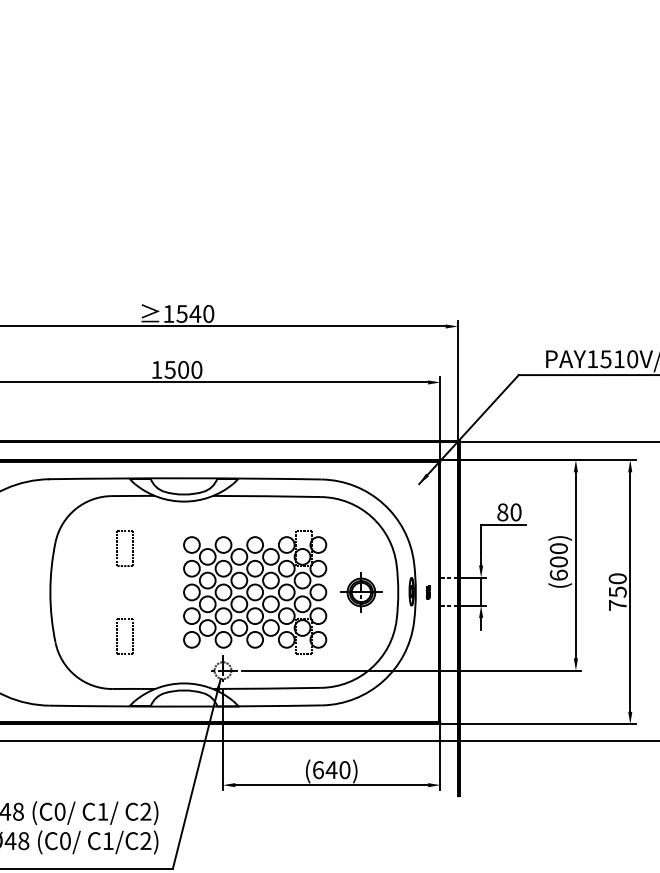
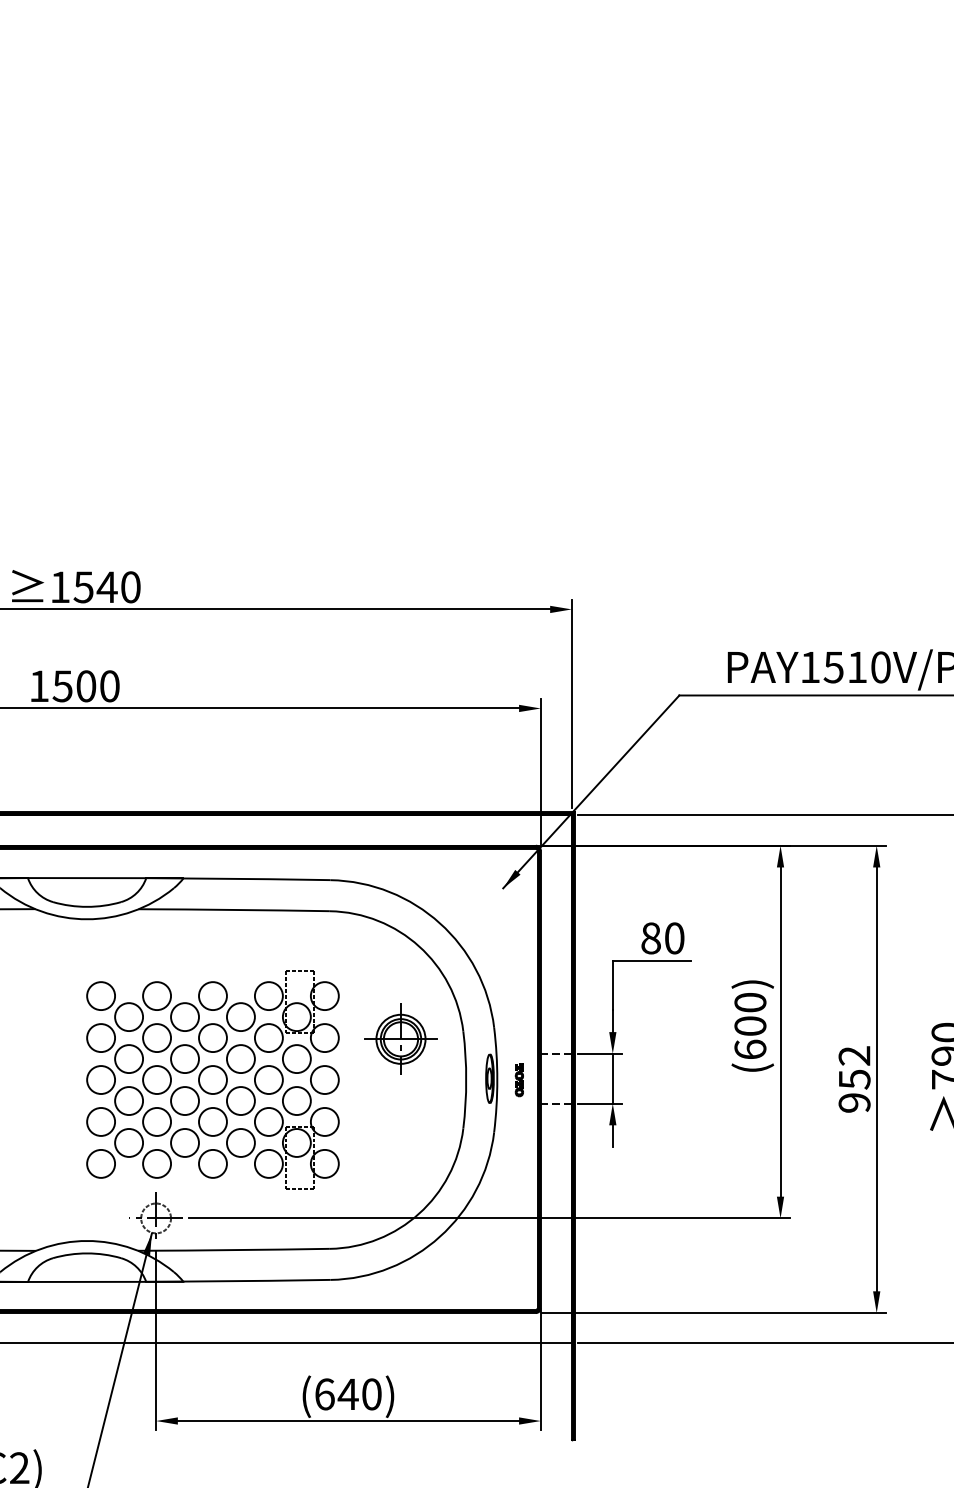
text: (617, 591) -> (854, 1078), 750 -> 952
part: (361, 592) -> (401, 1039), moved
part: (427, 592) -> (517, 1080), size x1.4

